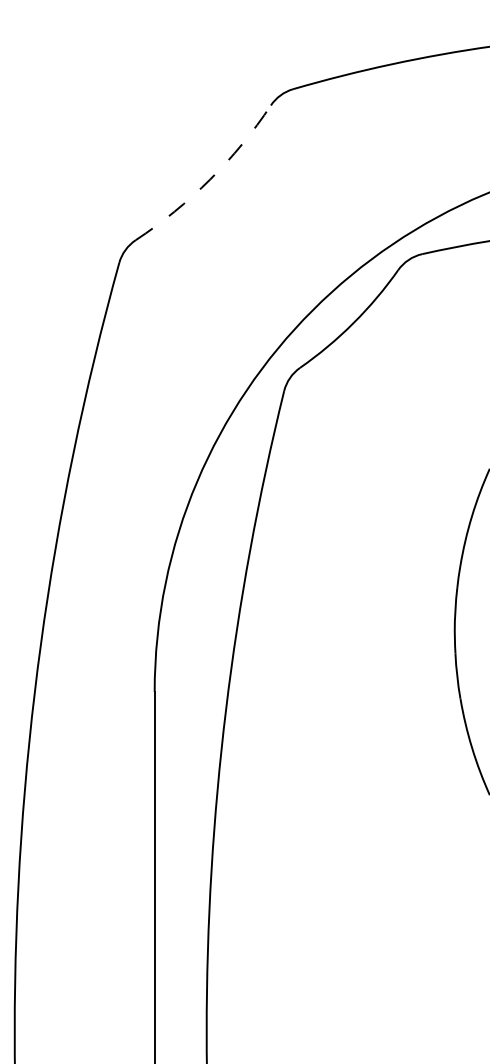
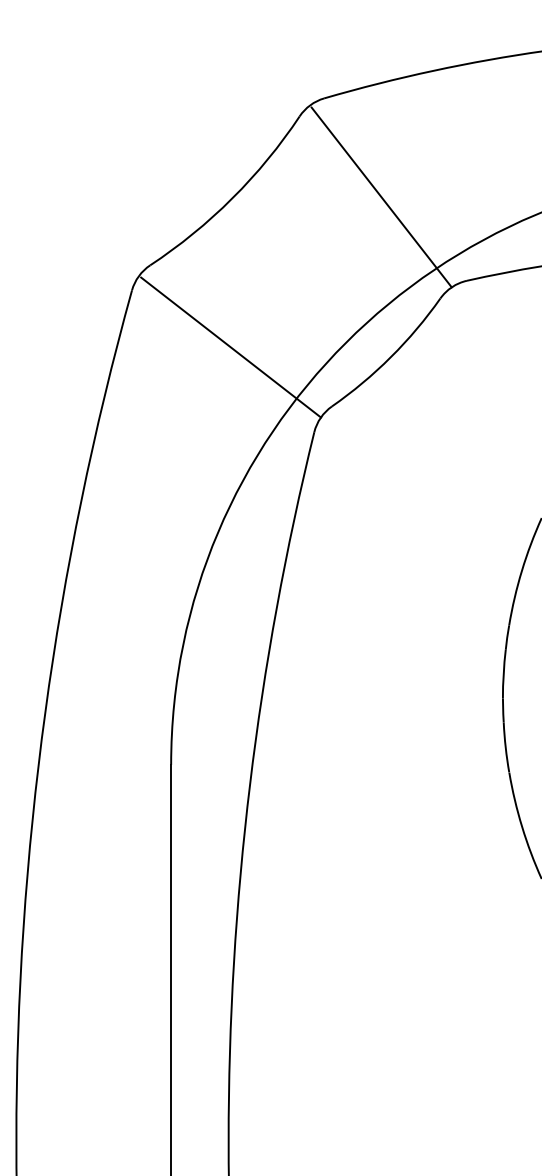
line: (344, 178) -> (381, 197), added
arc: (210, 179) -> (232, 198), dashed -> solid
line: (208, 314) -> (230, 347), added

